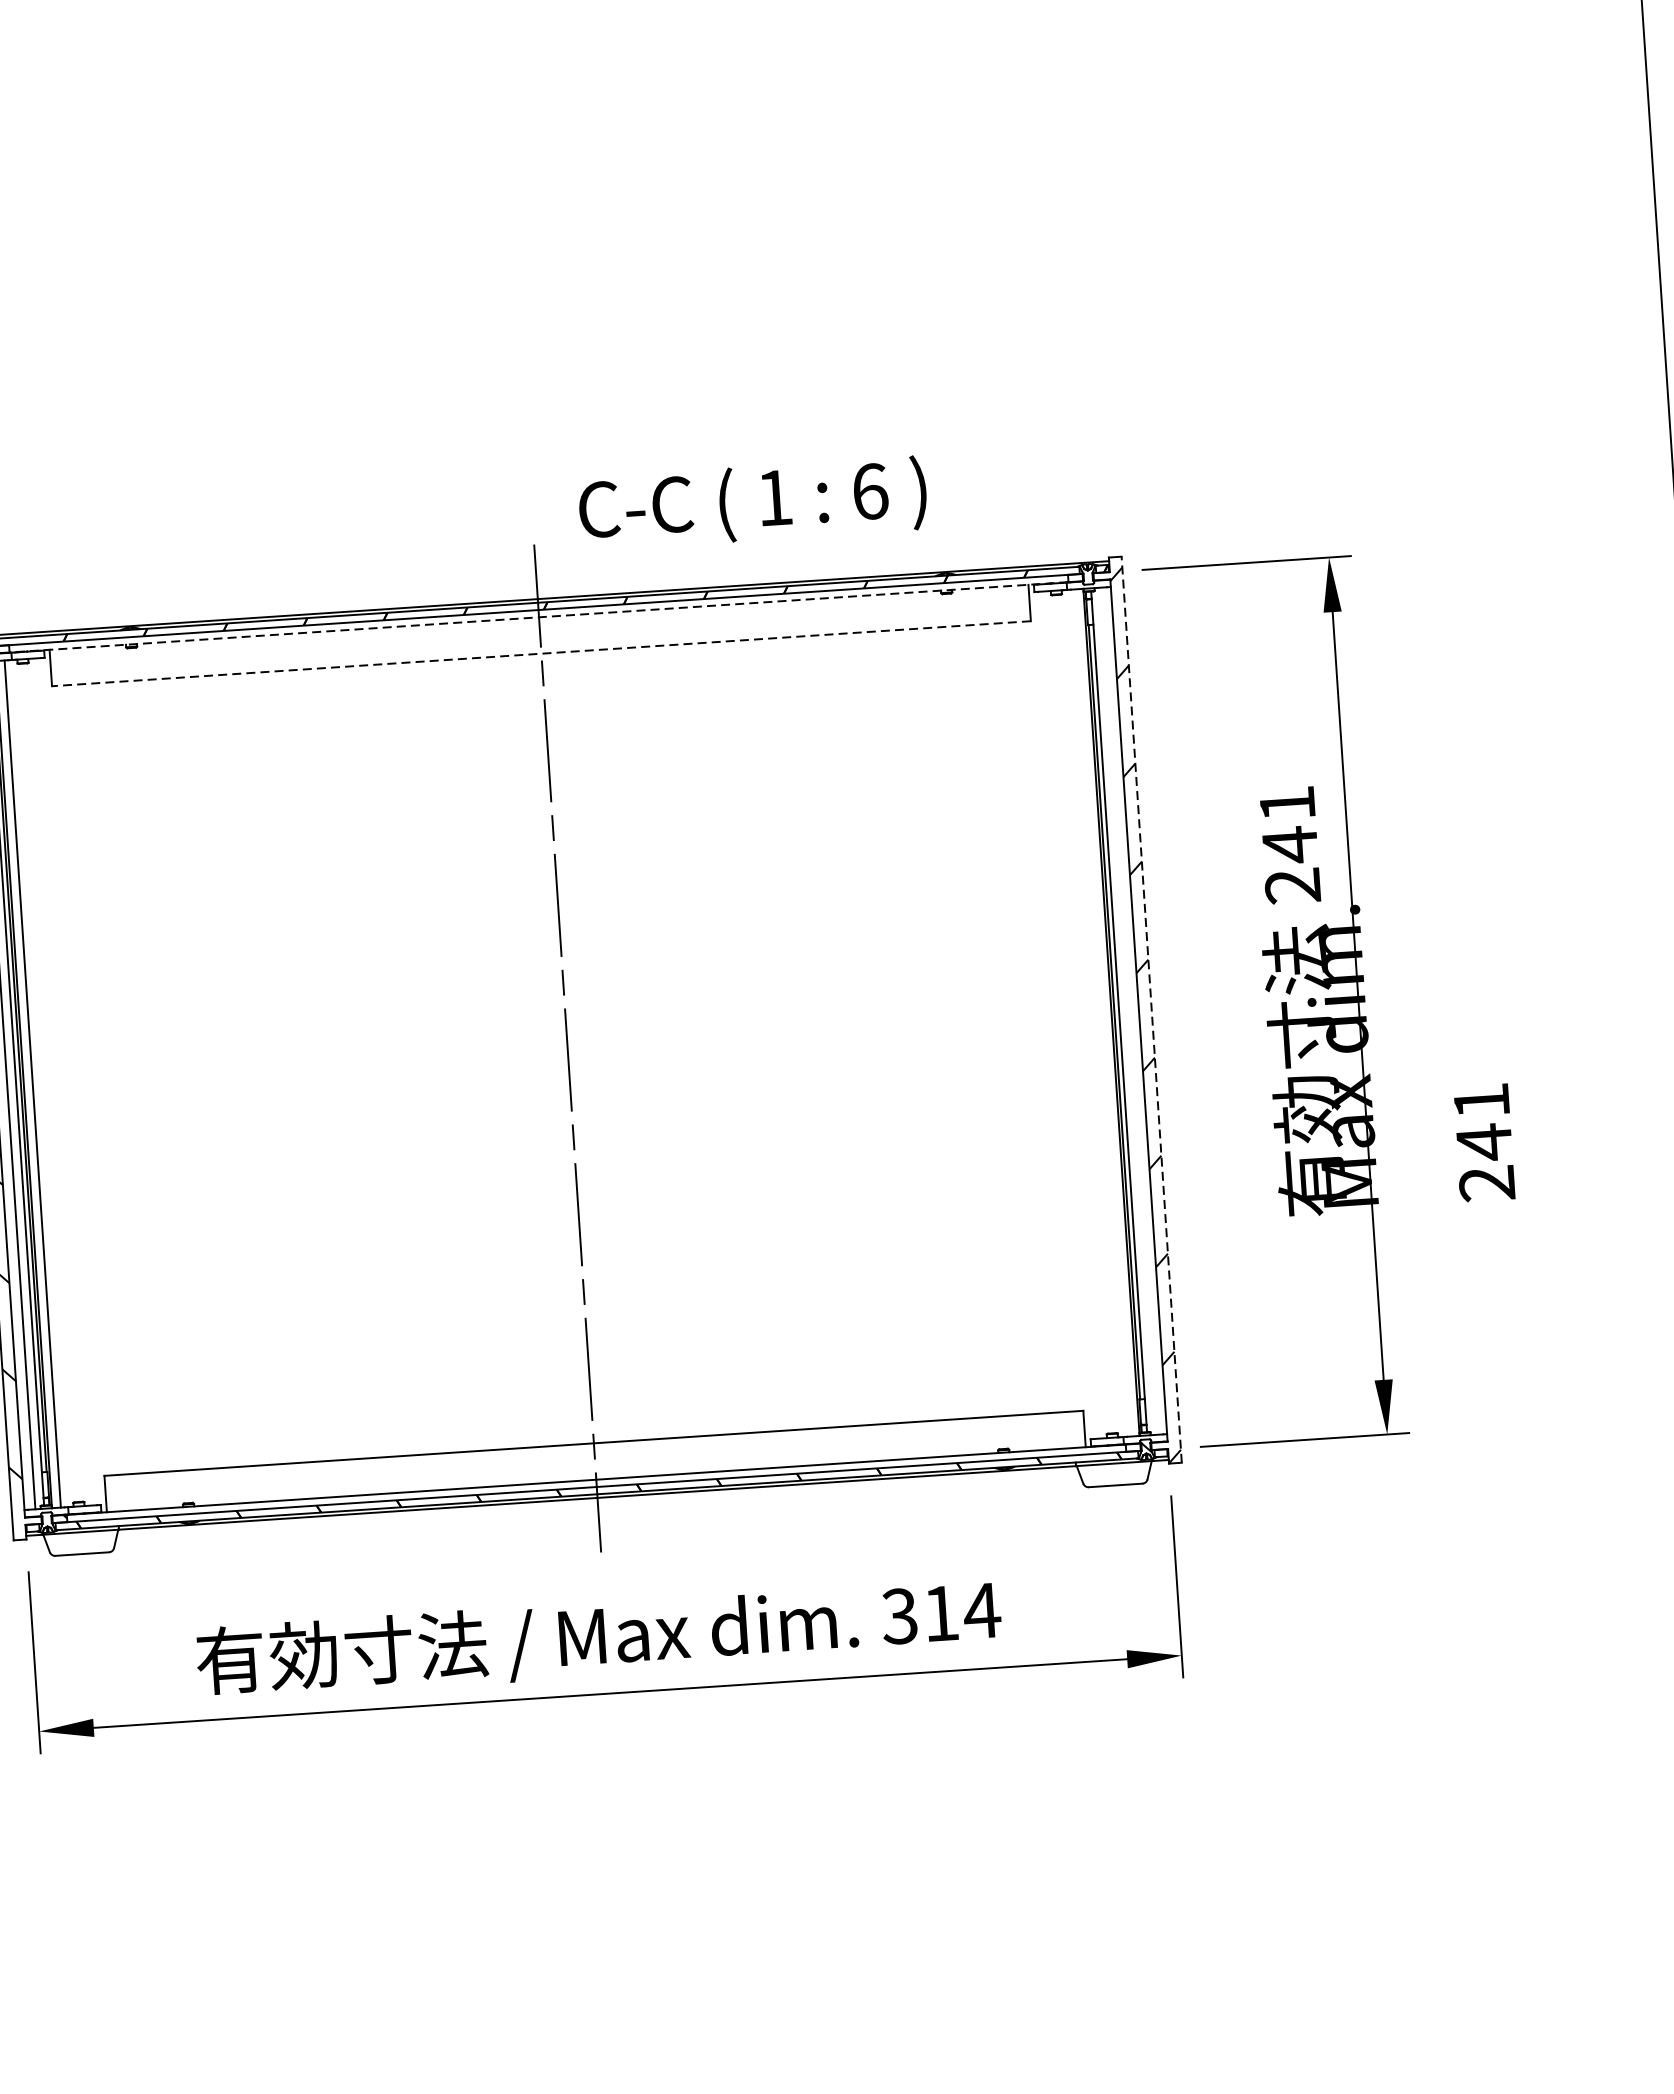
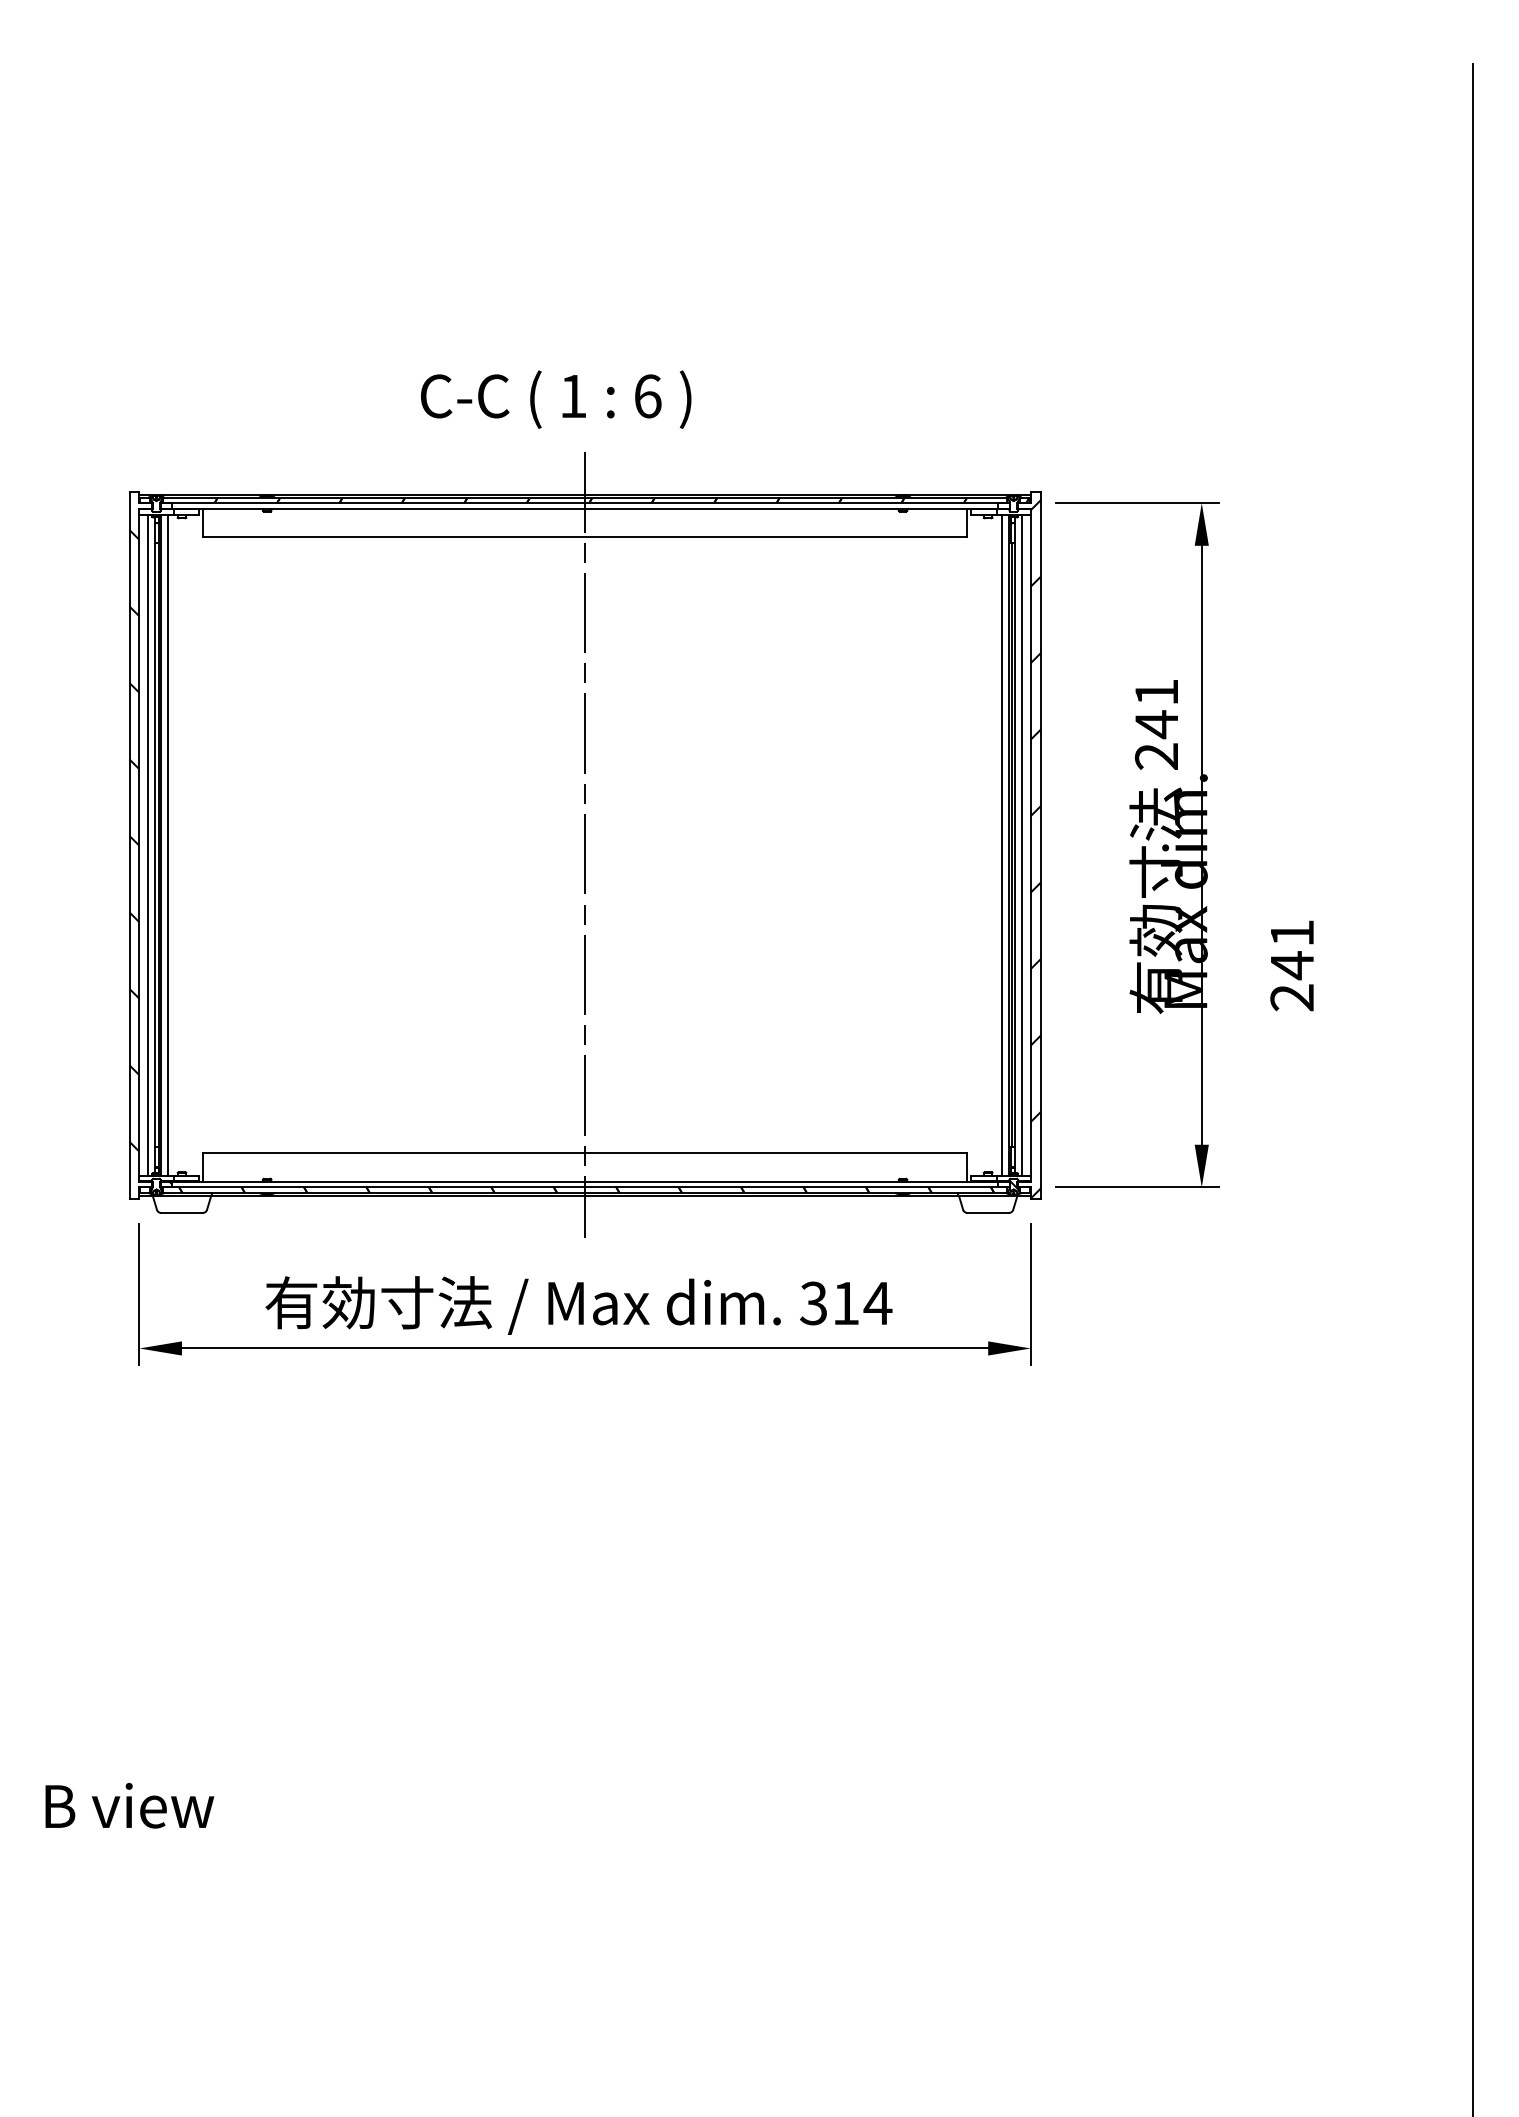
text: (753, 503) -> (556, 399), moved
line: (538, 616) -> (584, 508), dashed -> solid
line: (541, 653) -> (585, 537), dashed -> solid
line: (1151, 1008) -> (1040, 844), dashed -> solid
line: (1128, 1010) -> (1022, 844), added
line: (1102, 1011) -> (1002, 844), added

